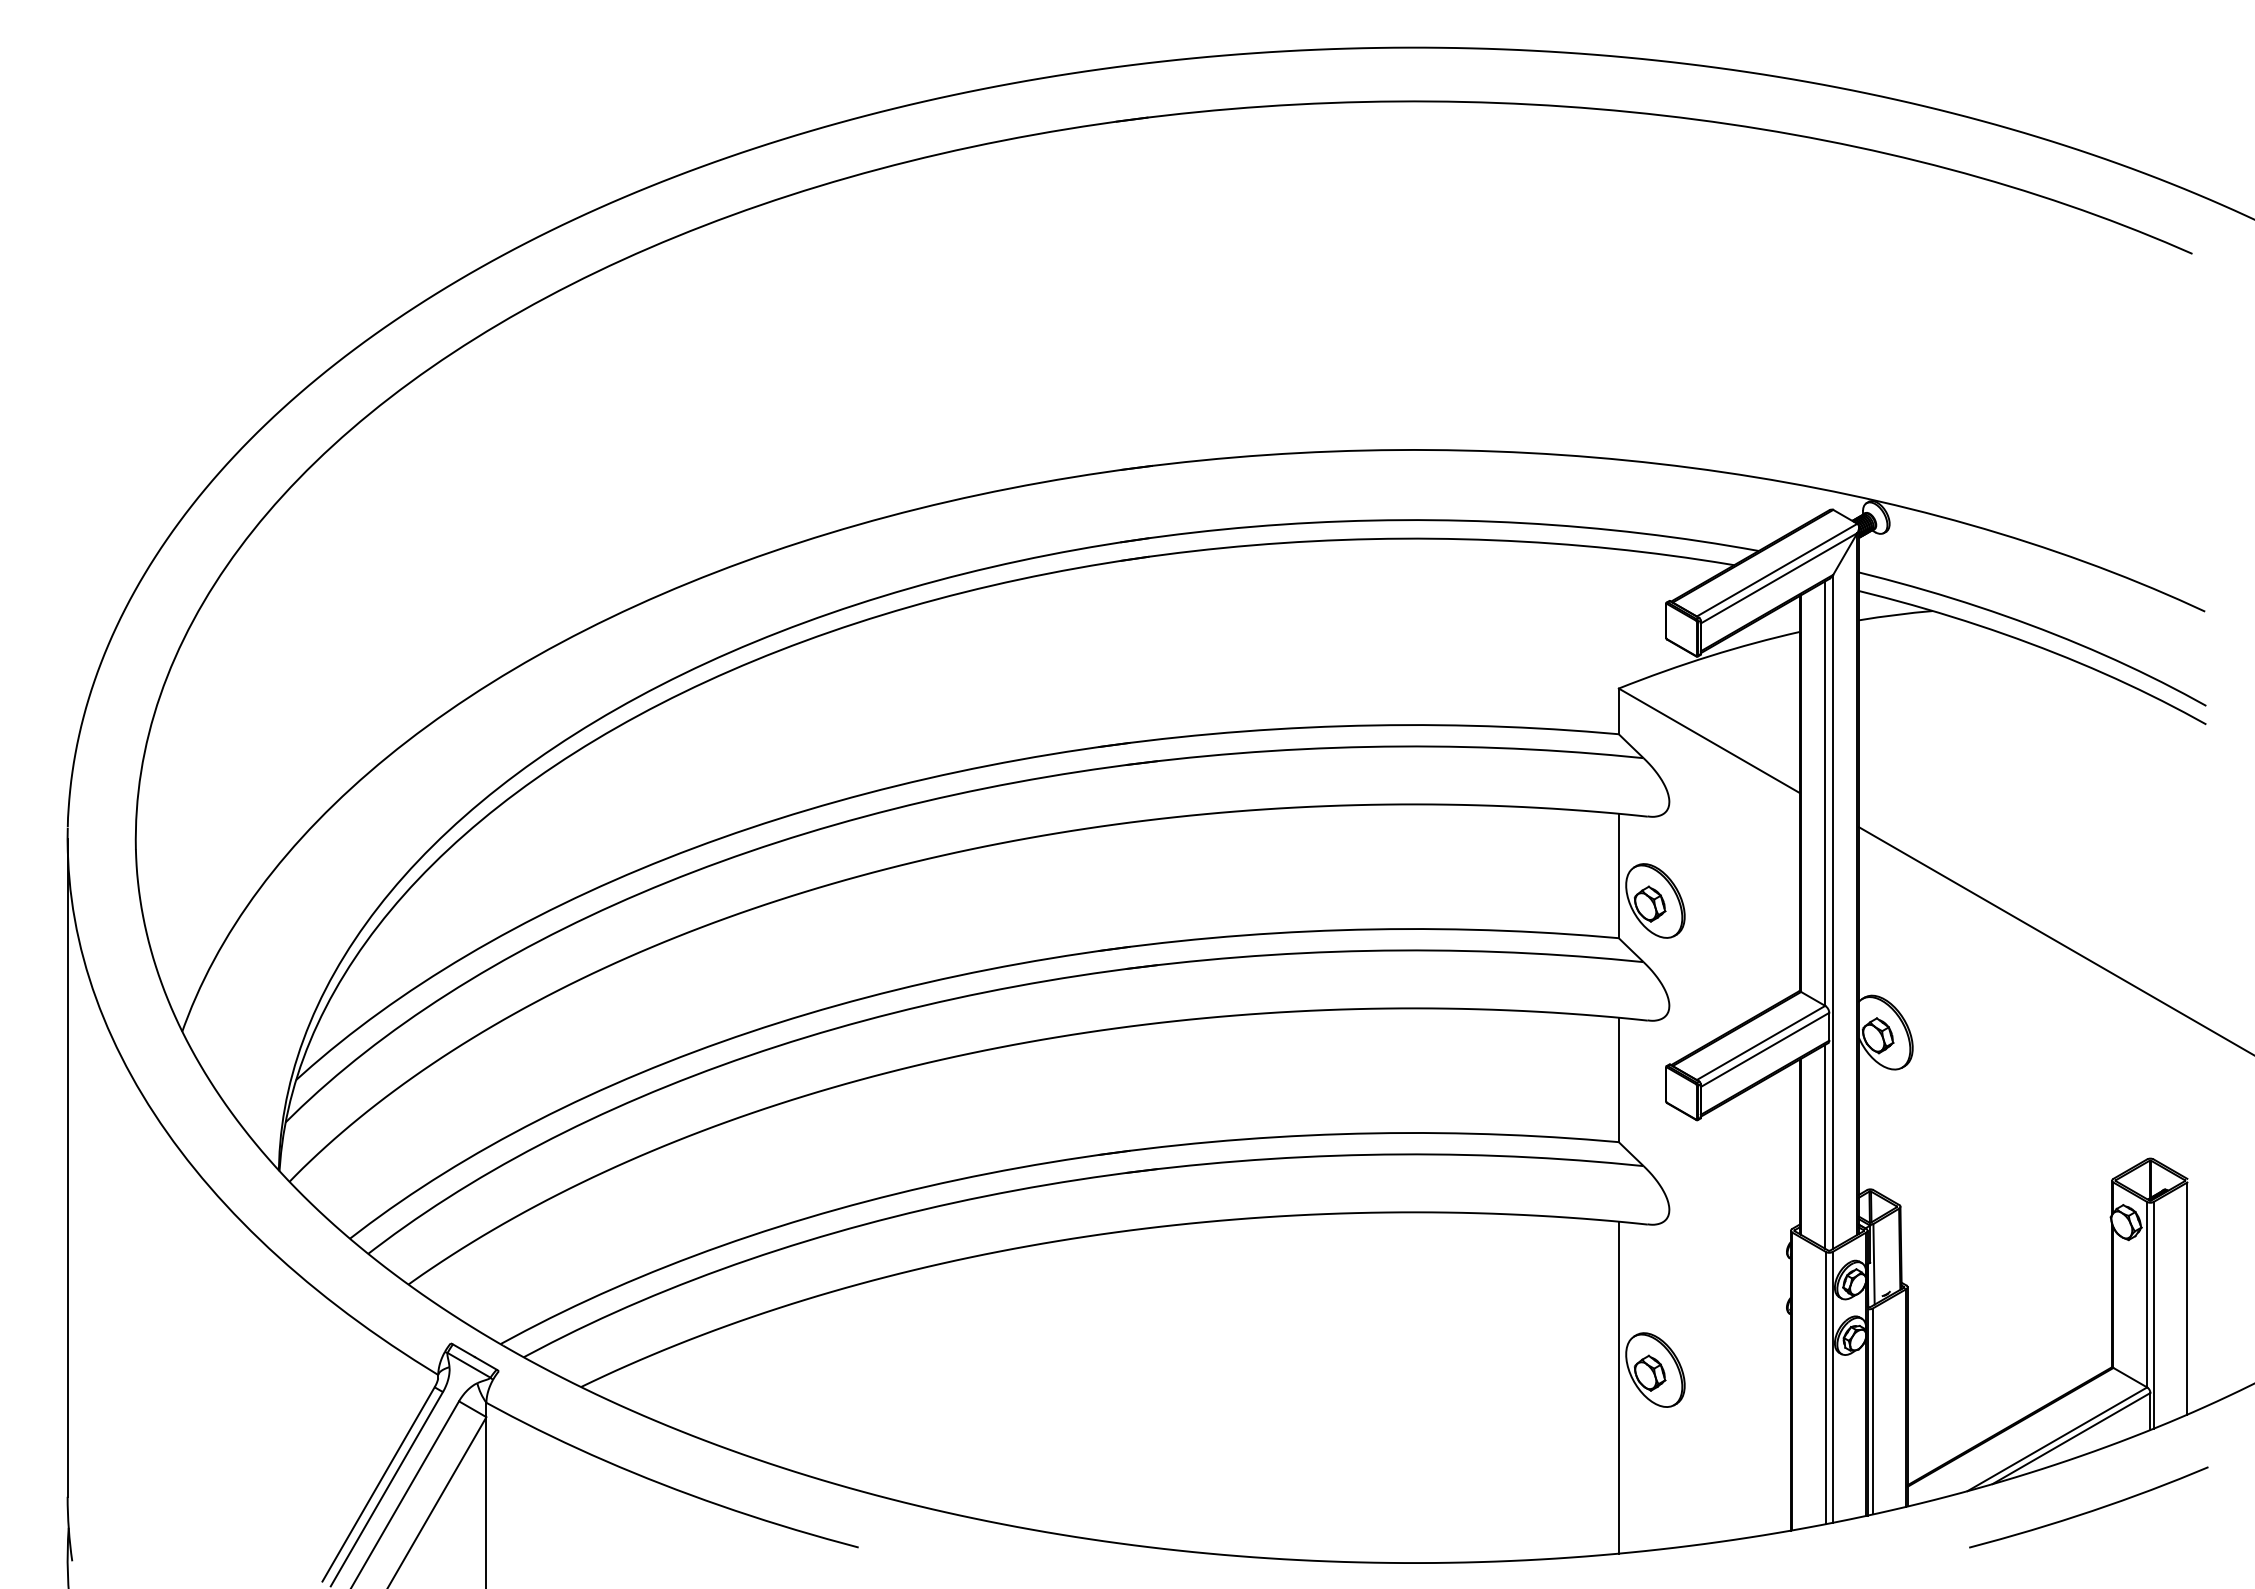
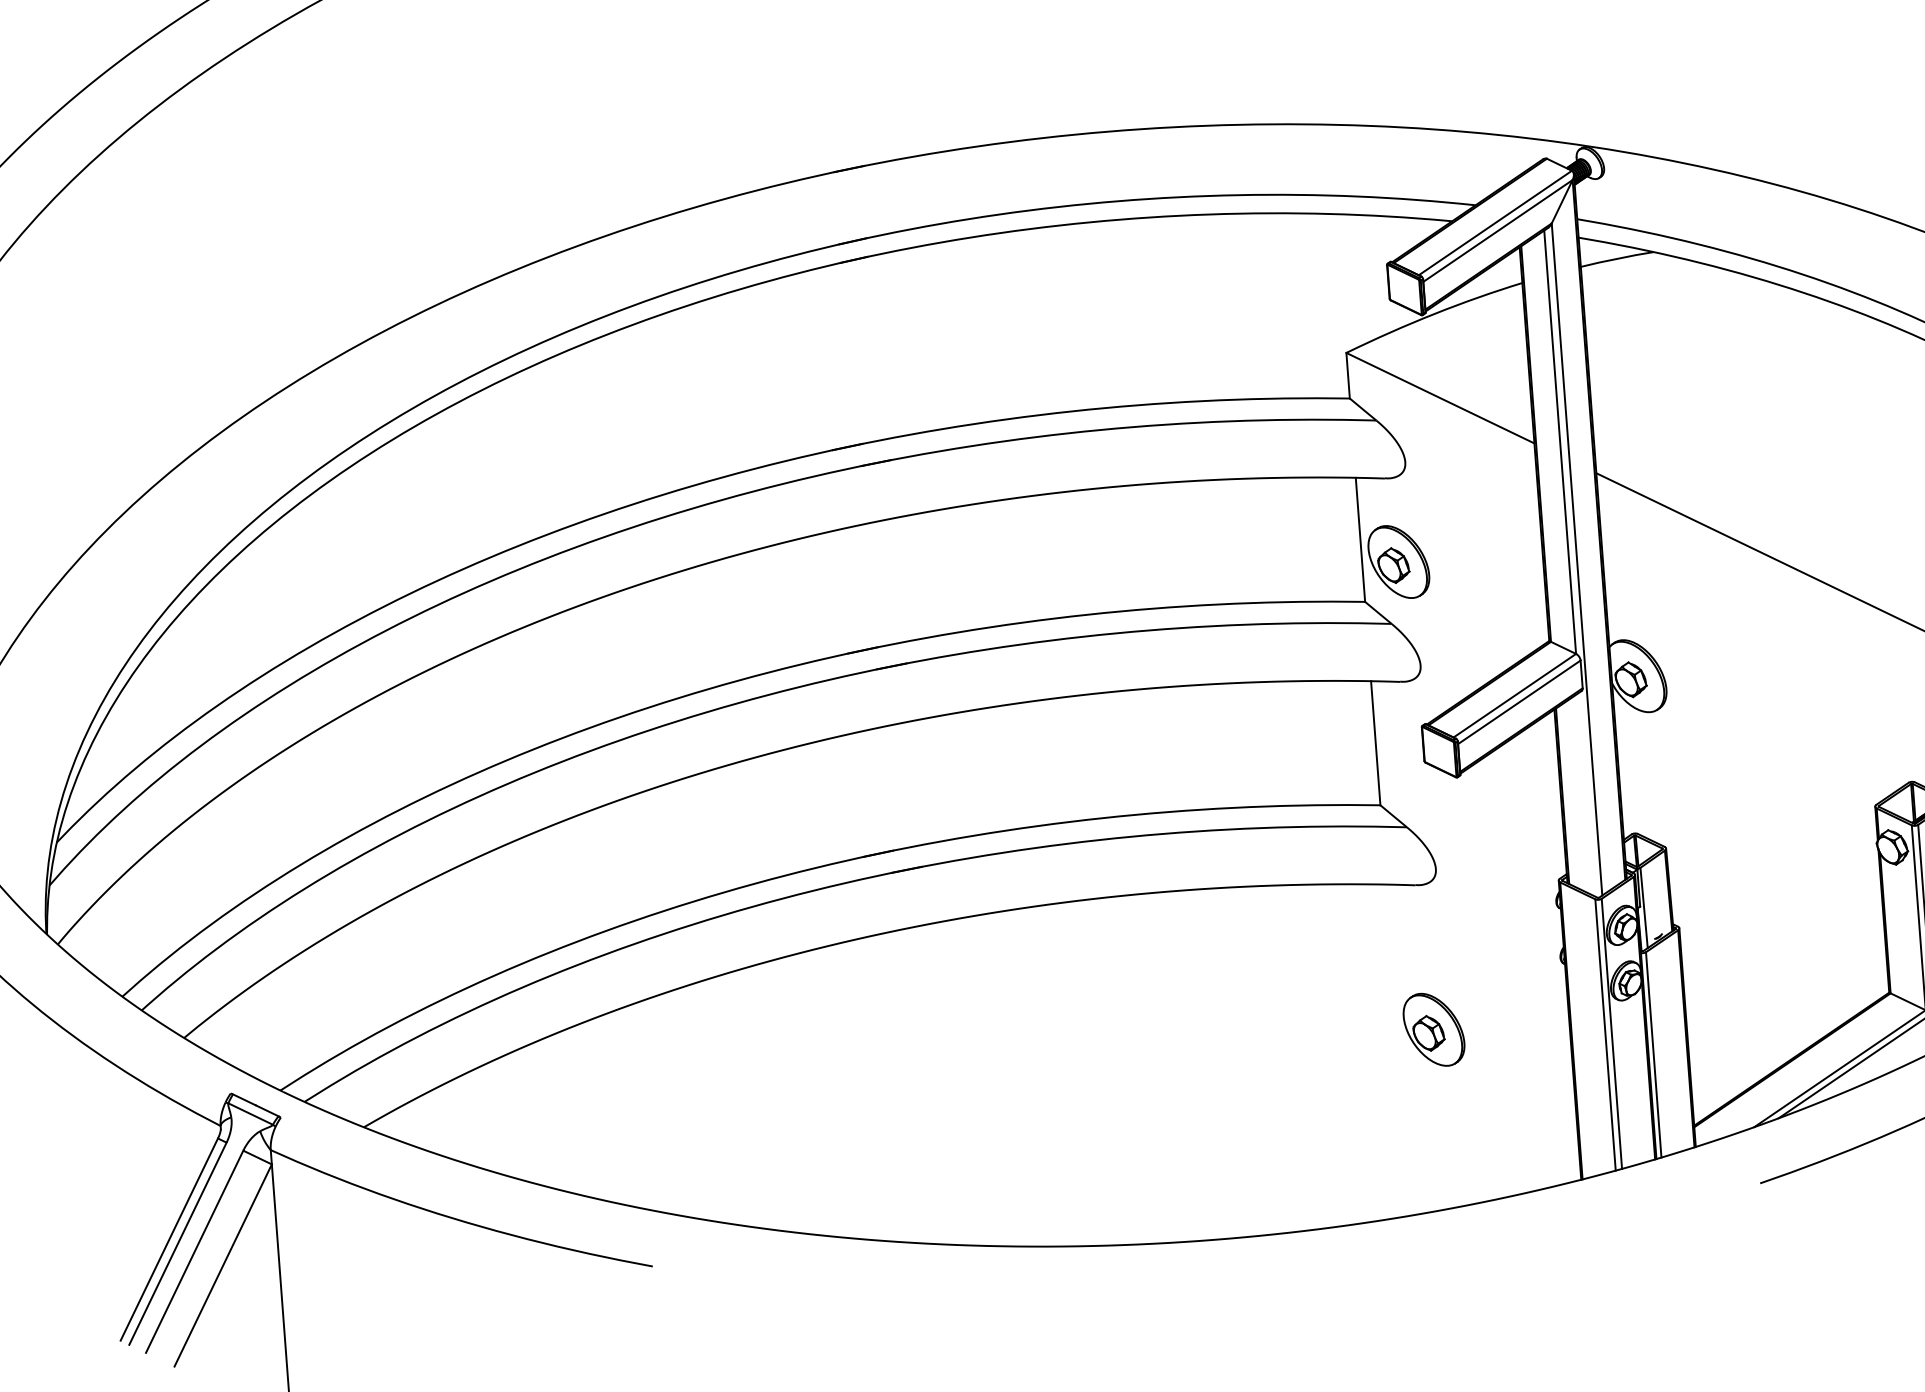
line: (1825, 1146) -> (1586, 794), removed
line: (1618, 1387) -> (1398, 1049), removed

